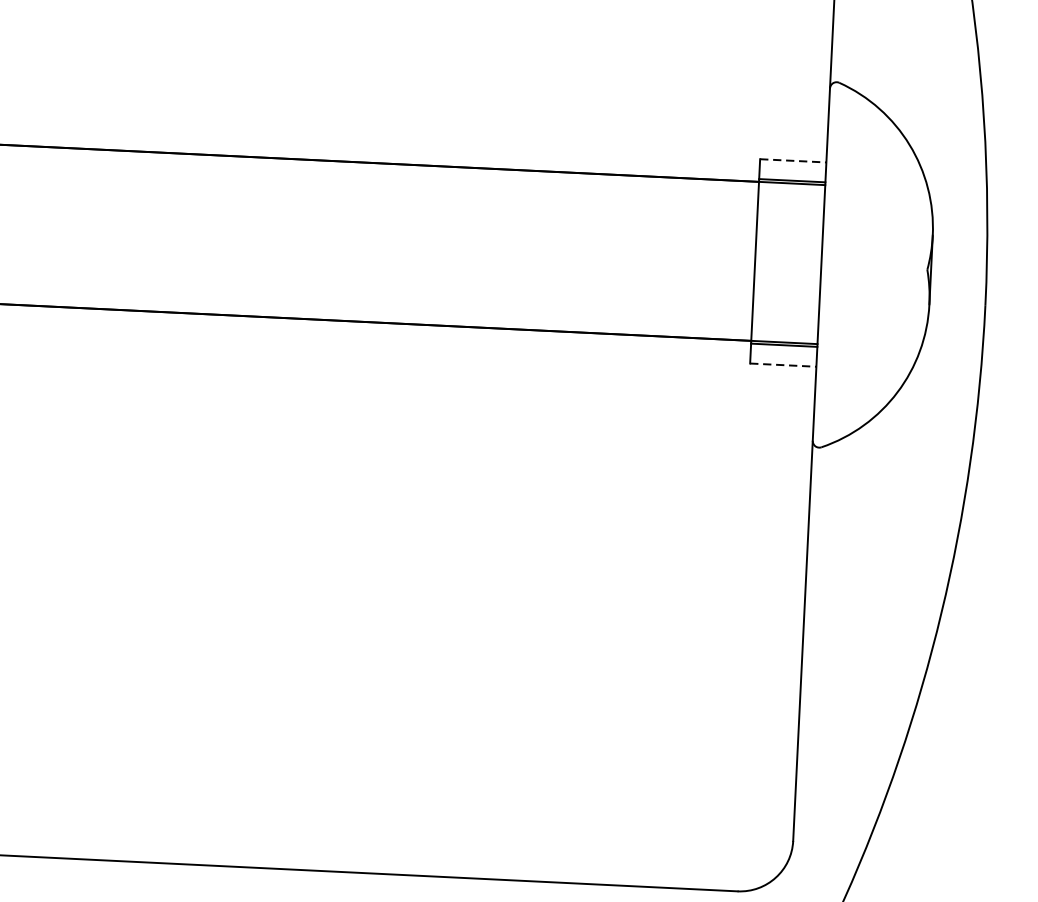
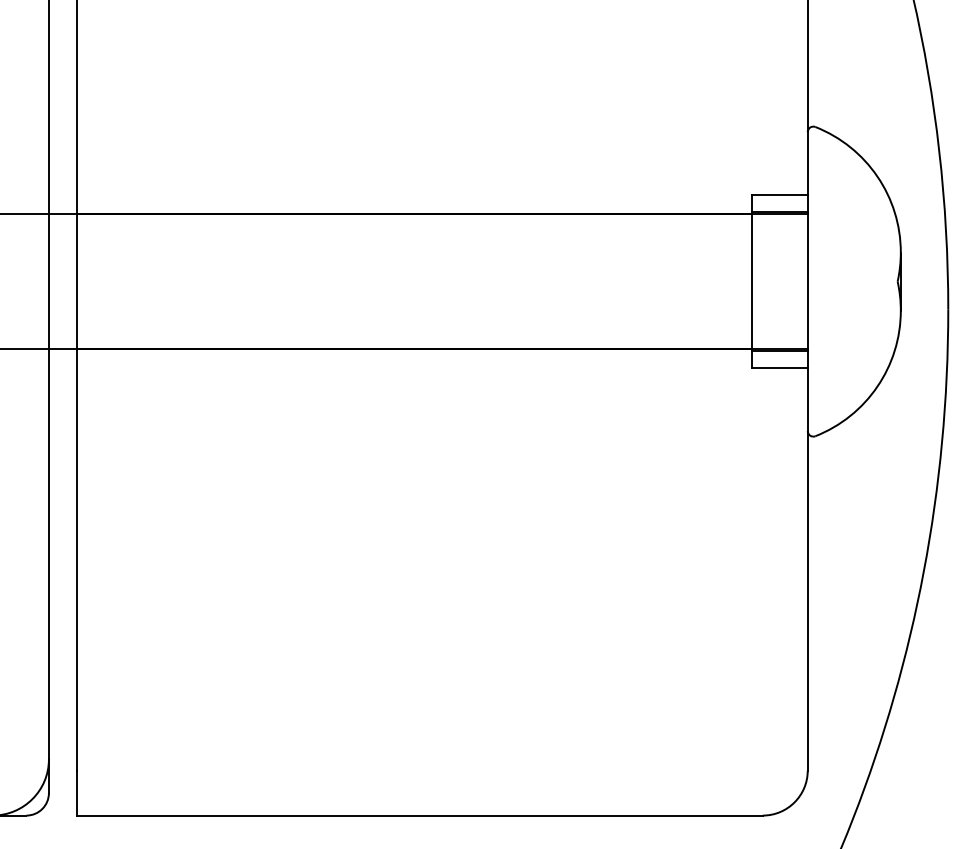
line: (794, 160) -> (780, 194), dashed -> solid
line: (784, 365) -> (780, 368), dashed -> solid

